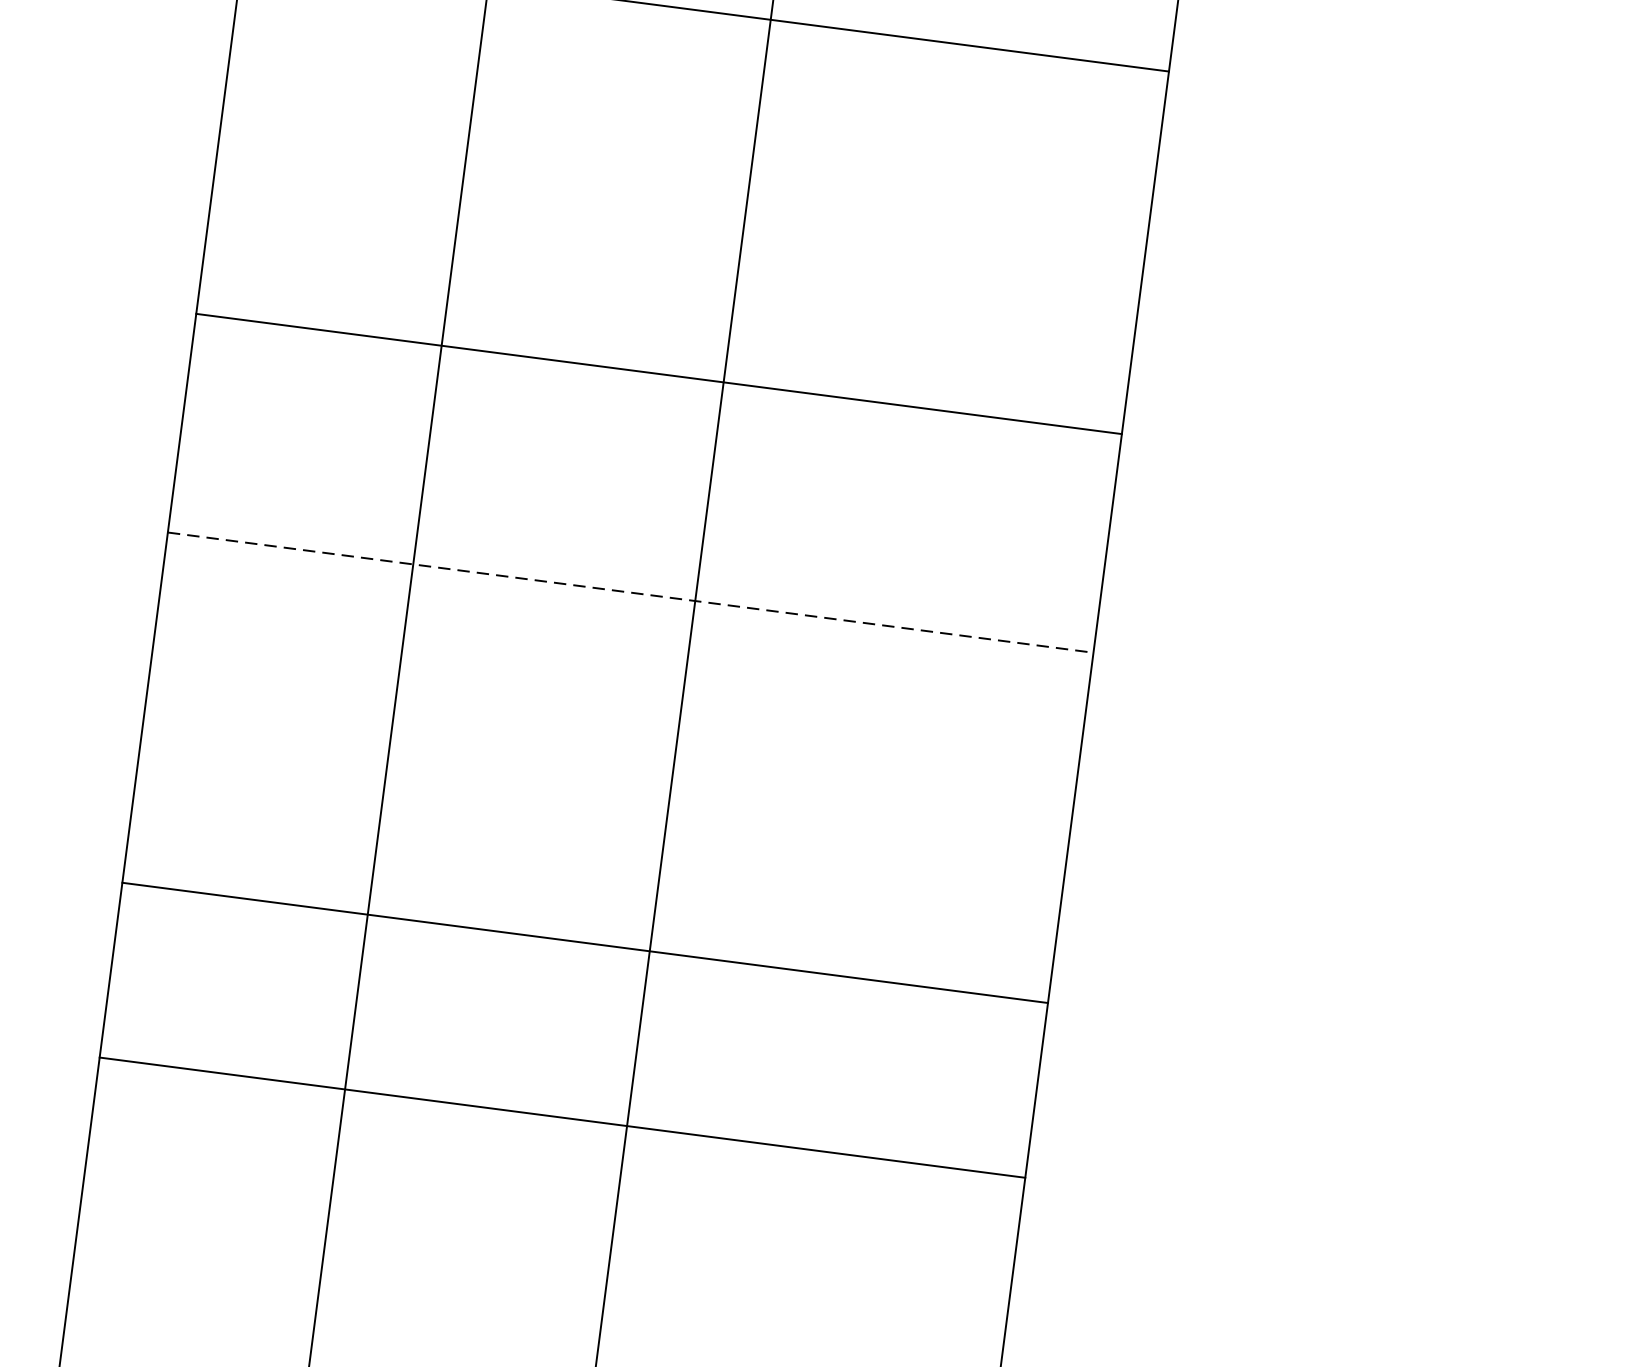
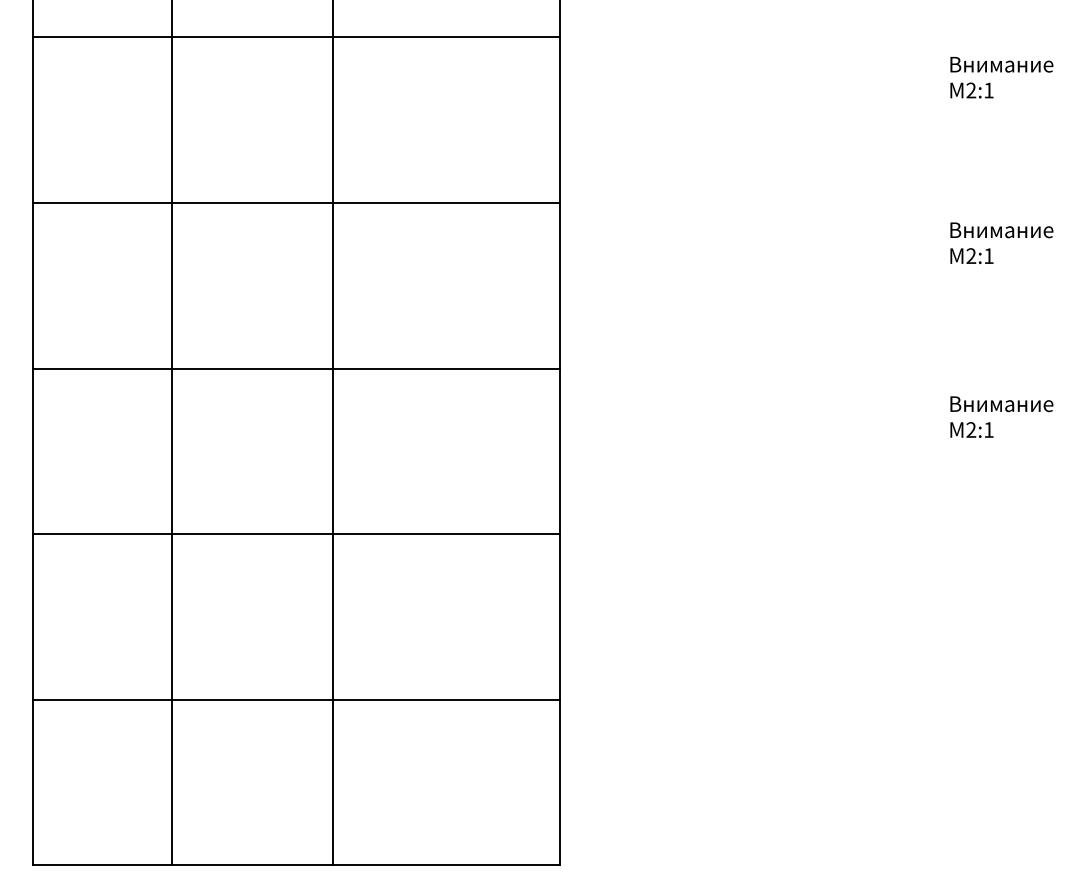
line: (659, 373) -> (296, 202), moved
line: (631, 592) -> (296, 368), dashed -> solid
line: (585, 943) -> (296, 534), moved
line: (562, 1117) -> (296, 699), moved

